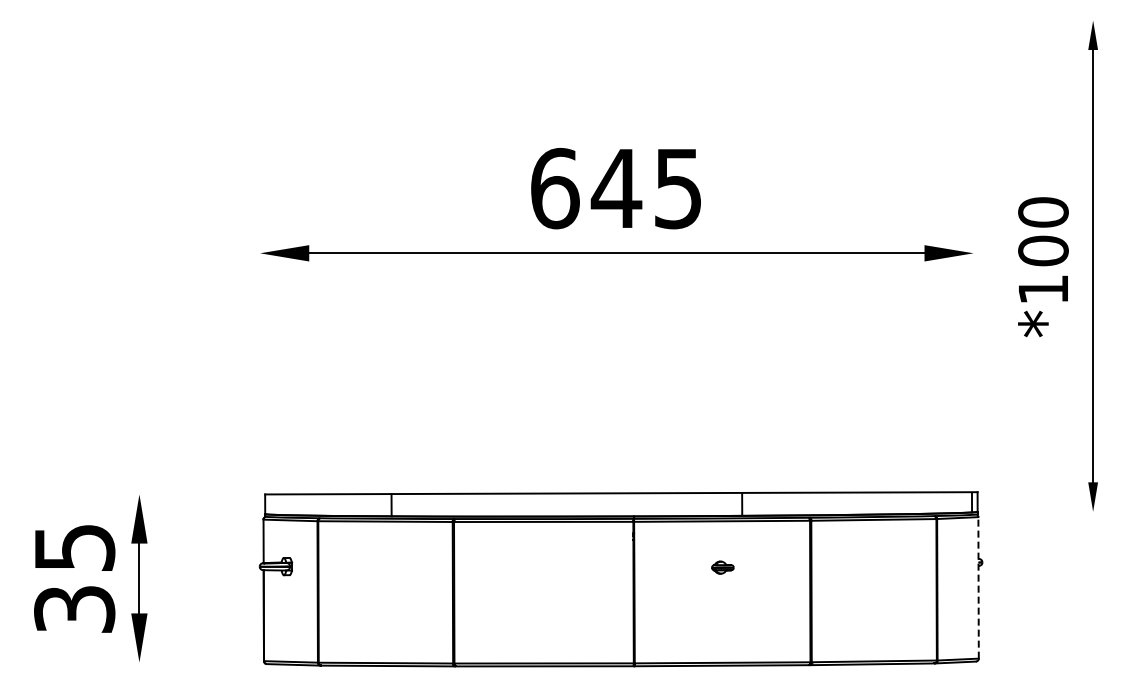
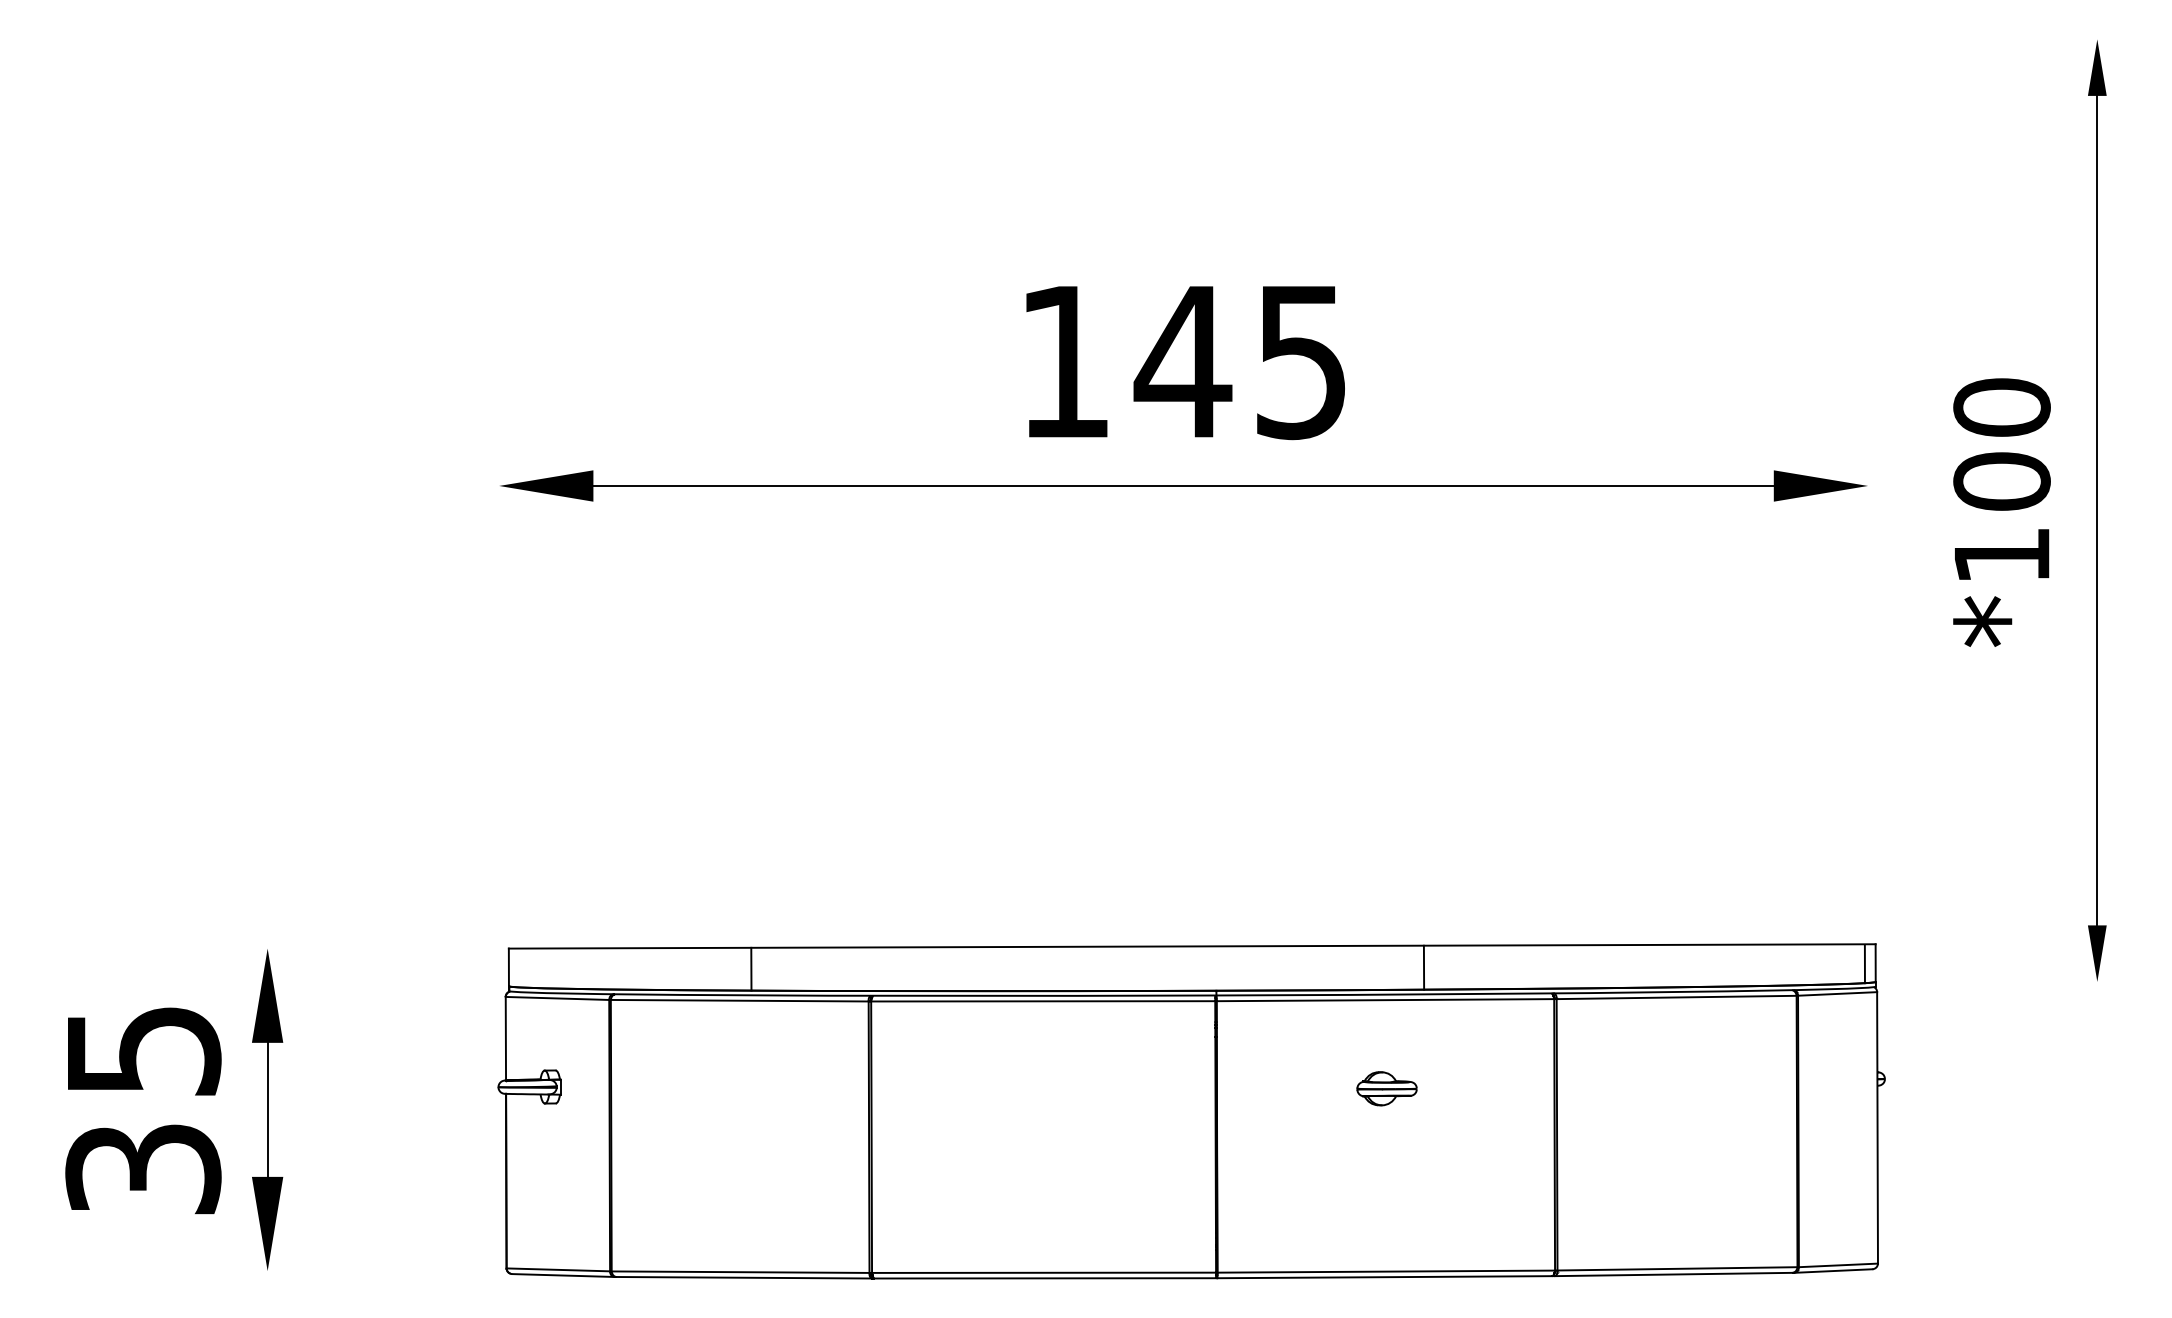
text: (555, 188) -> (1065, 361), 645 -> 145
part: (722, 567) -> (1386, 1088), size x1.43
line: (978, 587) -> (1877, 1127), dashed -> solid

